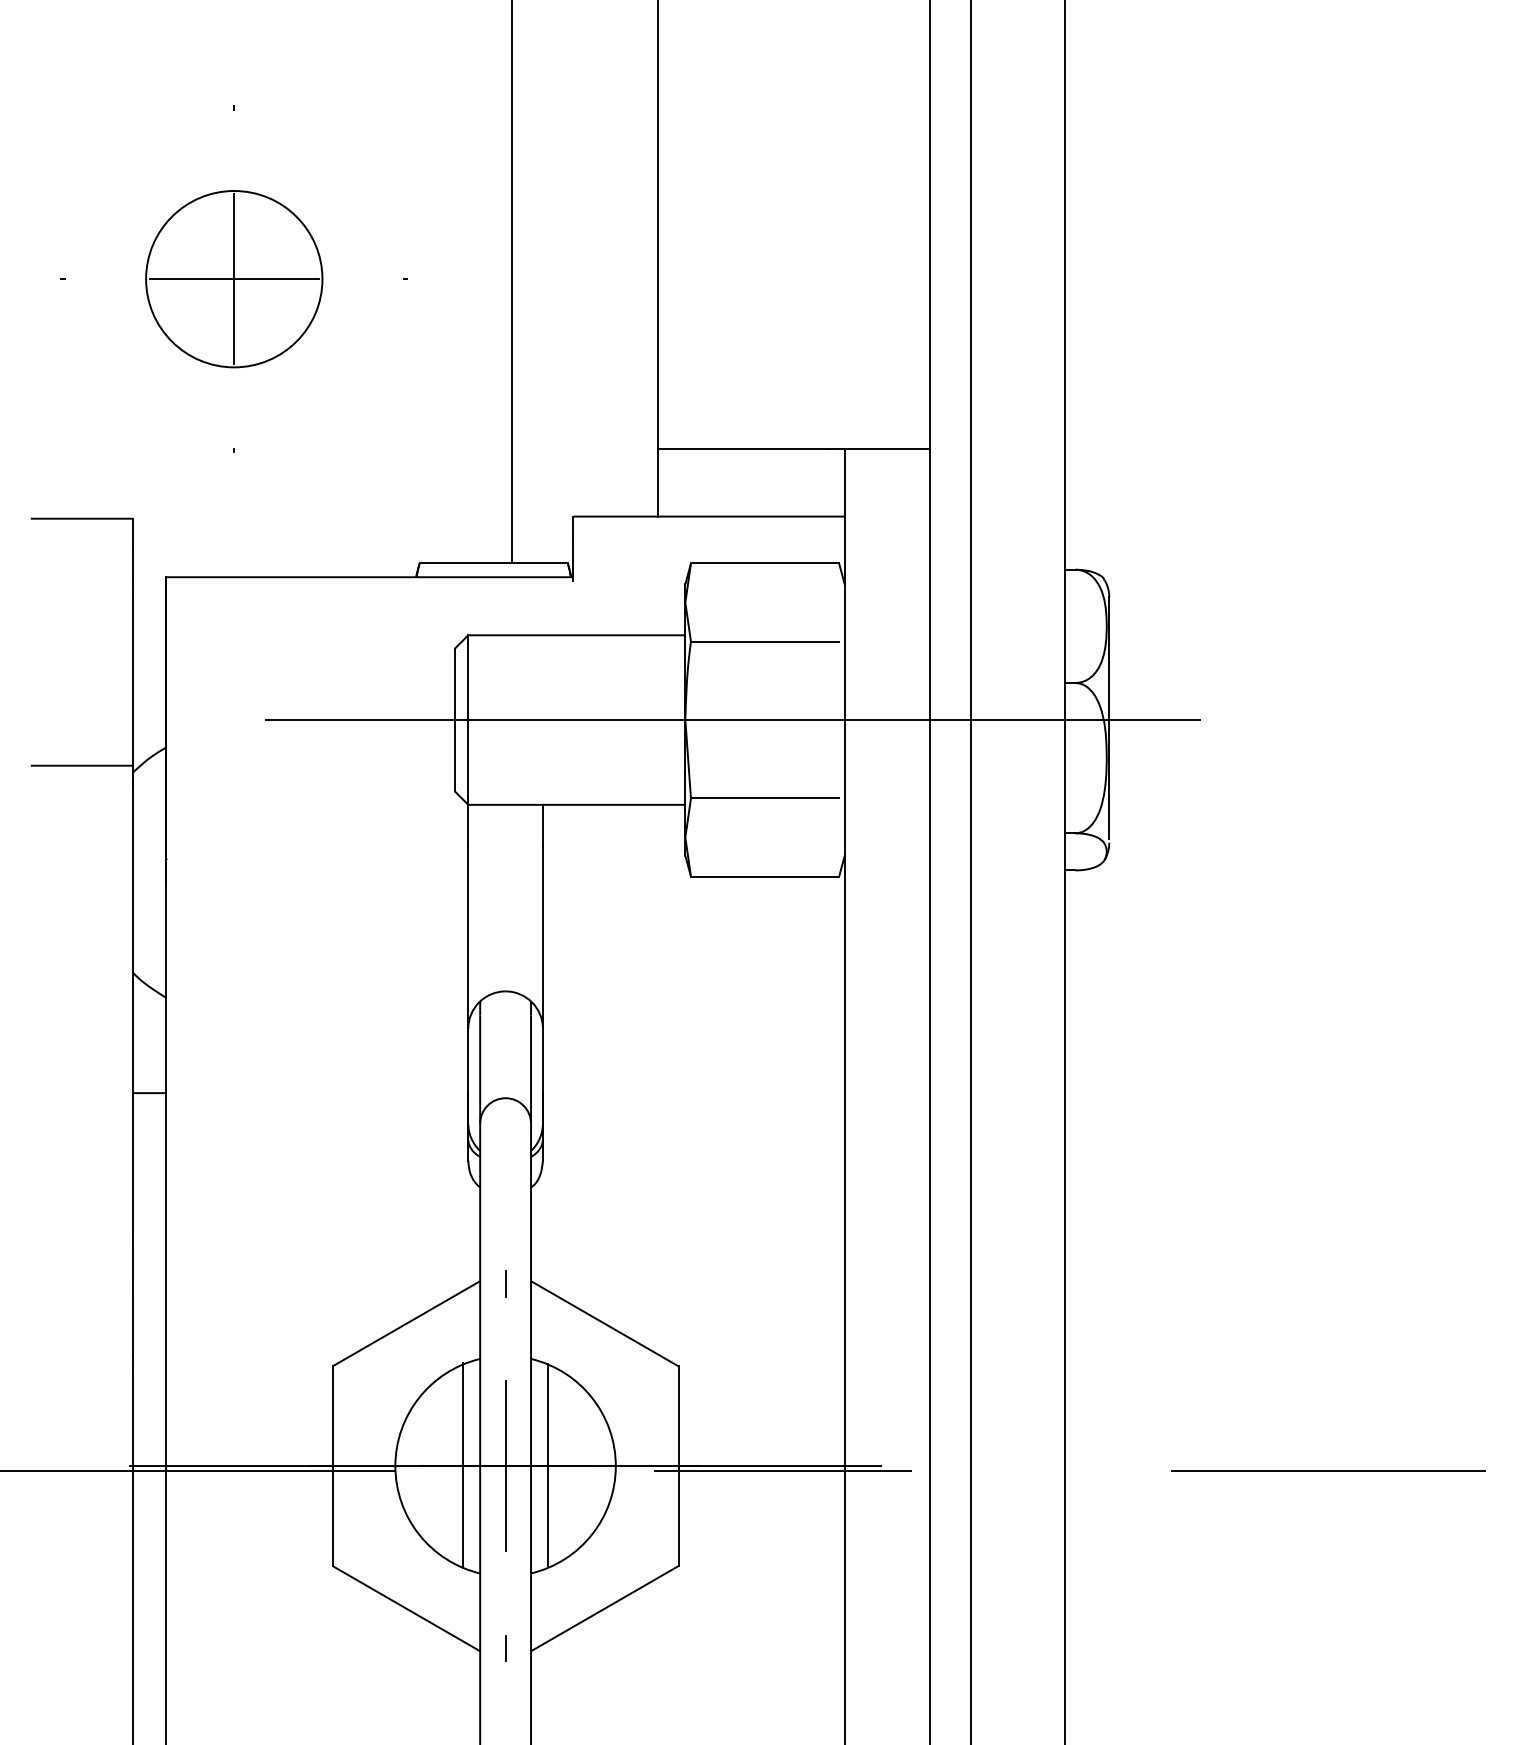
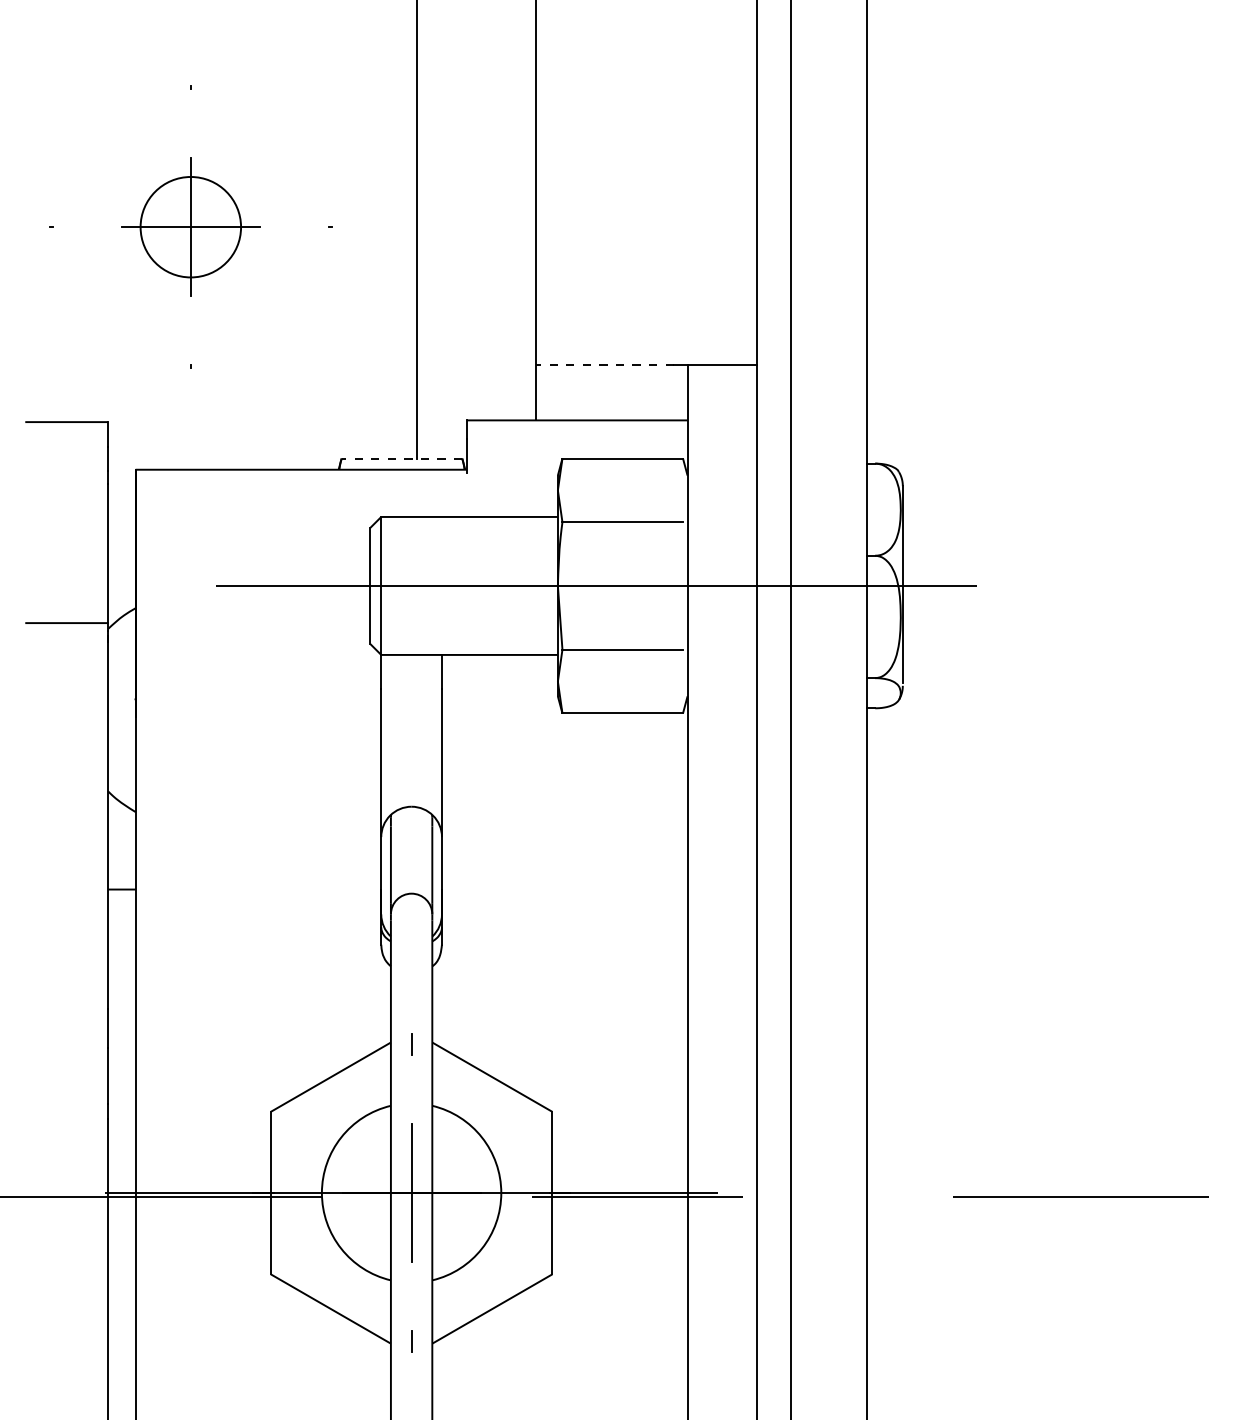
circle: (234, 279) -> (191, 227), size x0.7
line: (743, 448) -> (605, 364), solid -> dashed
line: (493, 563) -> (401, 458), solid -> dashed
line: (463, 1464) -> (377, 1191), removed
line: (548, 1465) -> (446, 1192), removed

